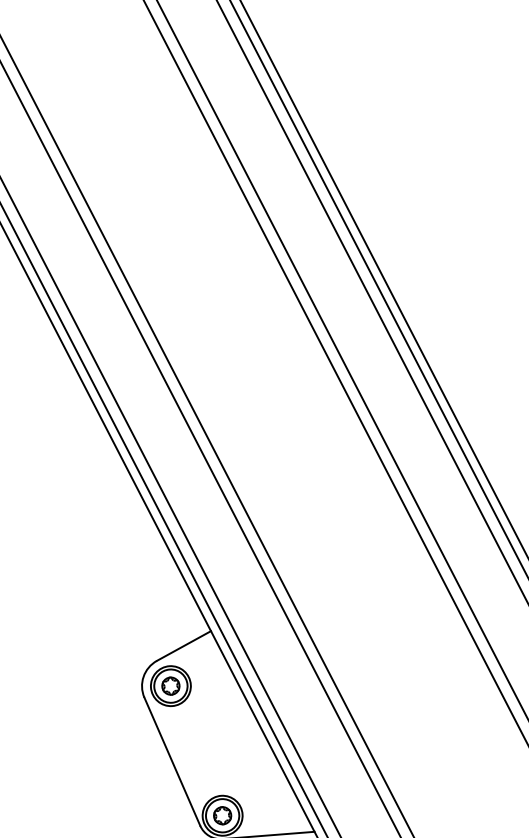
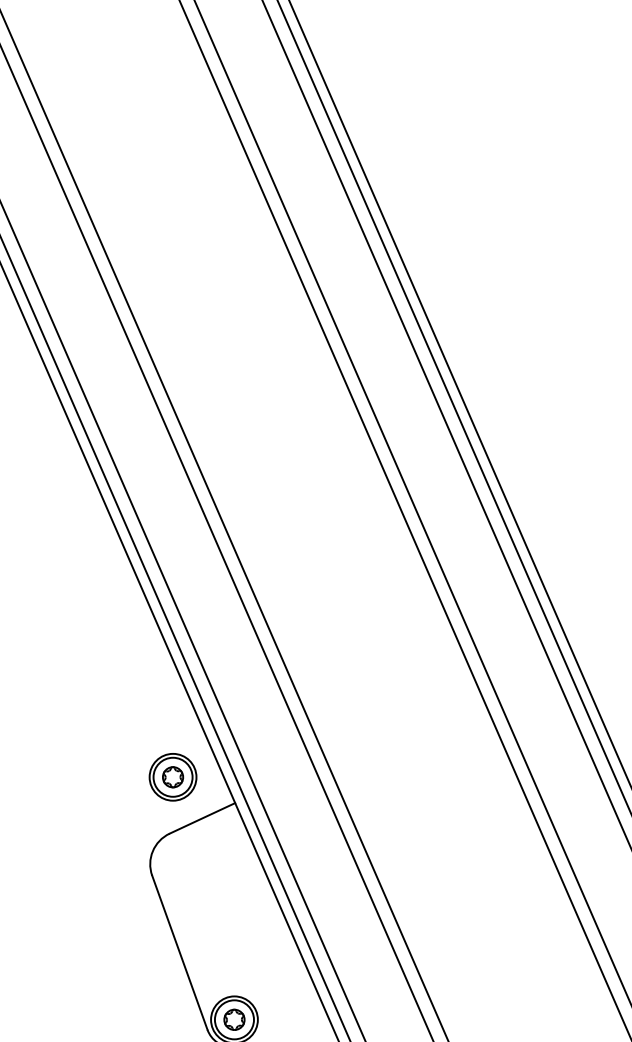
part: (170, 686) -> (172, 777), moved

